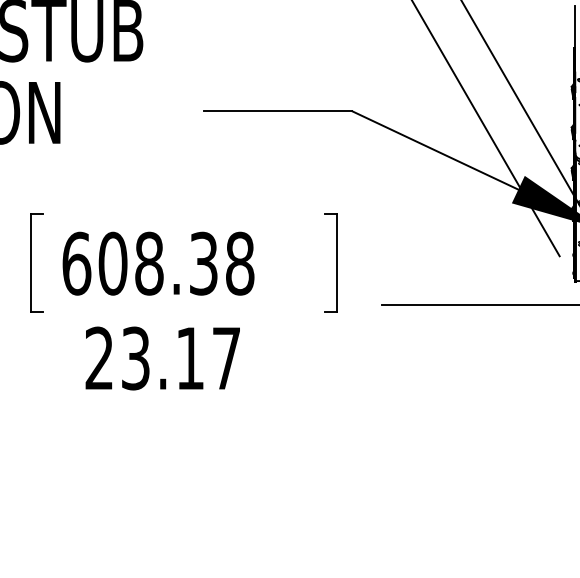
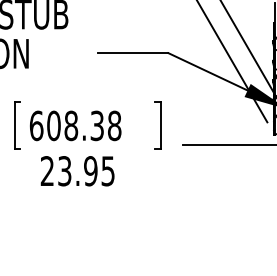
text: (208, 359) -> (99, 171), 23.17 -> 23.95

